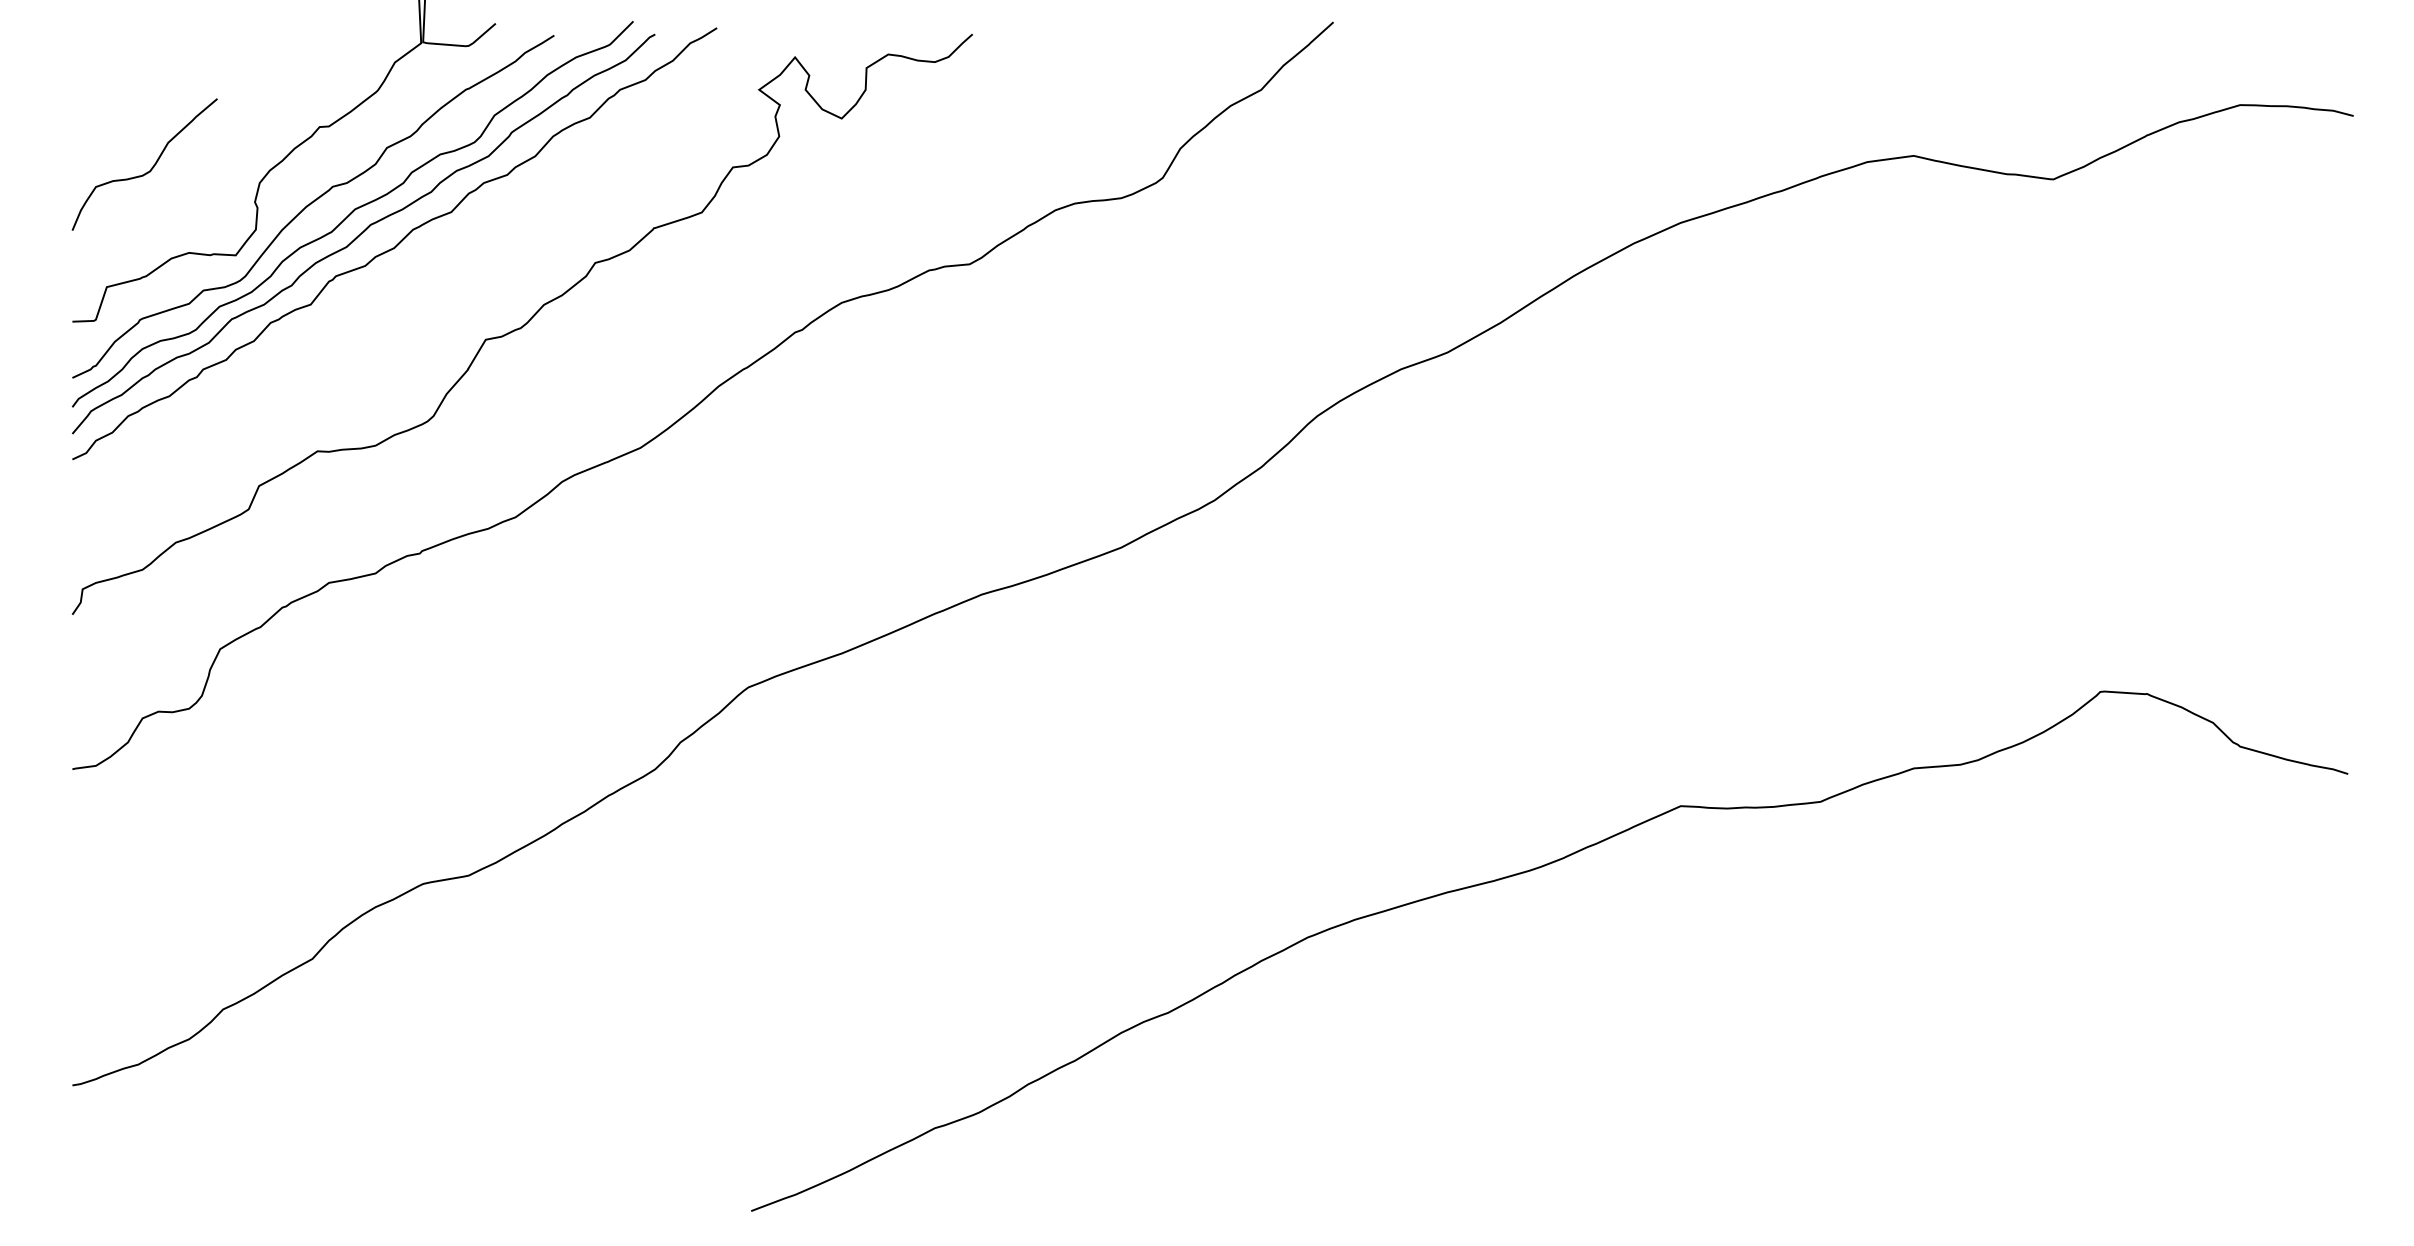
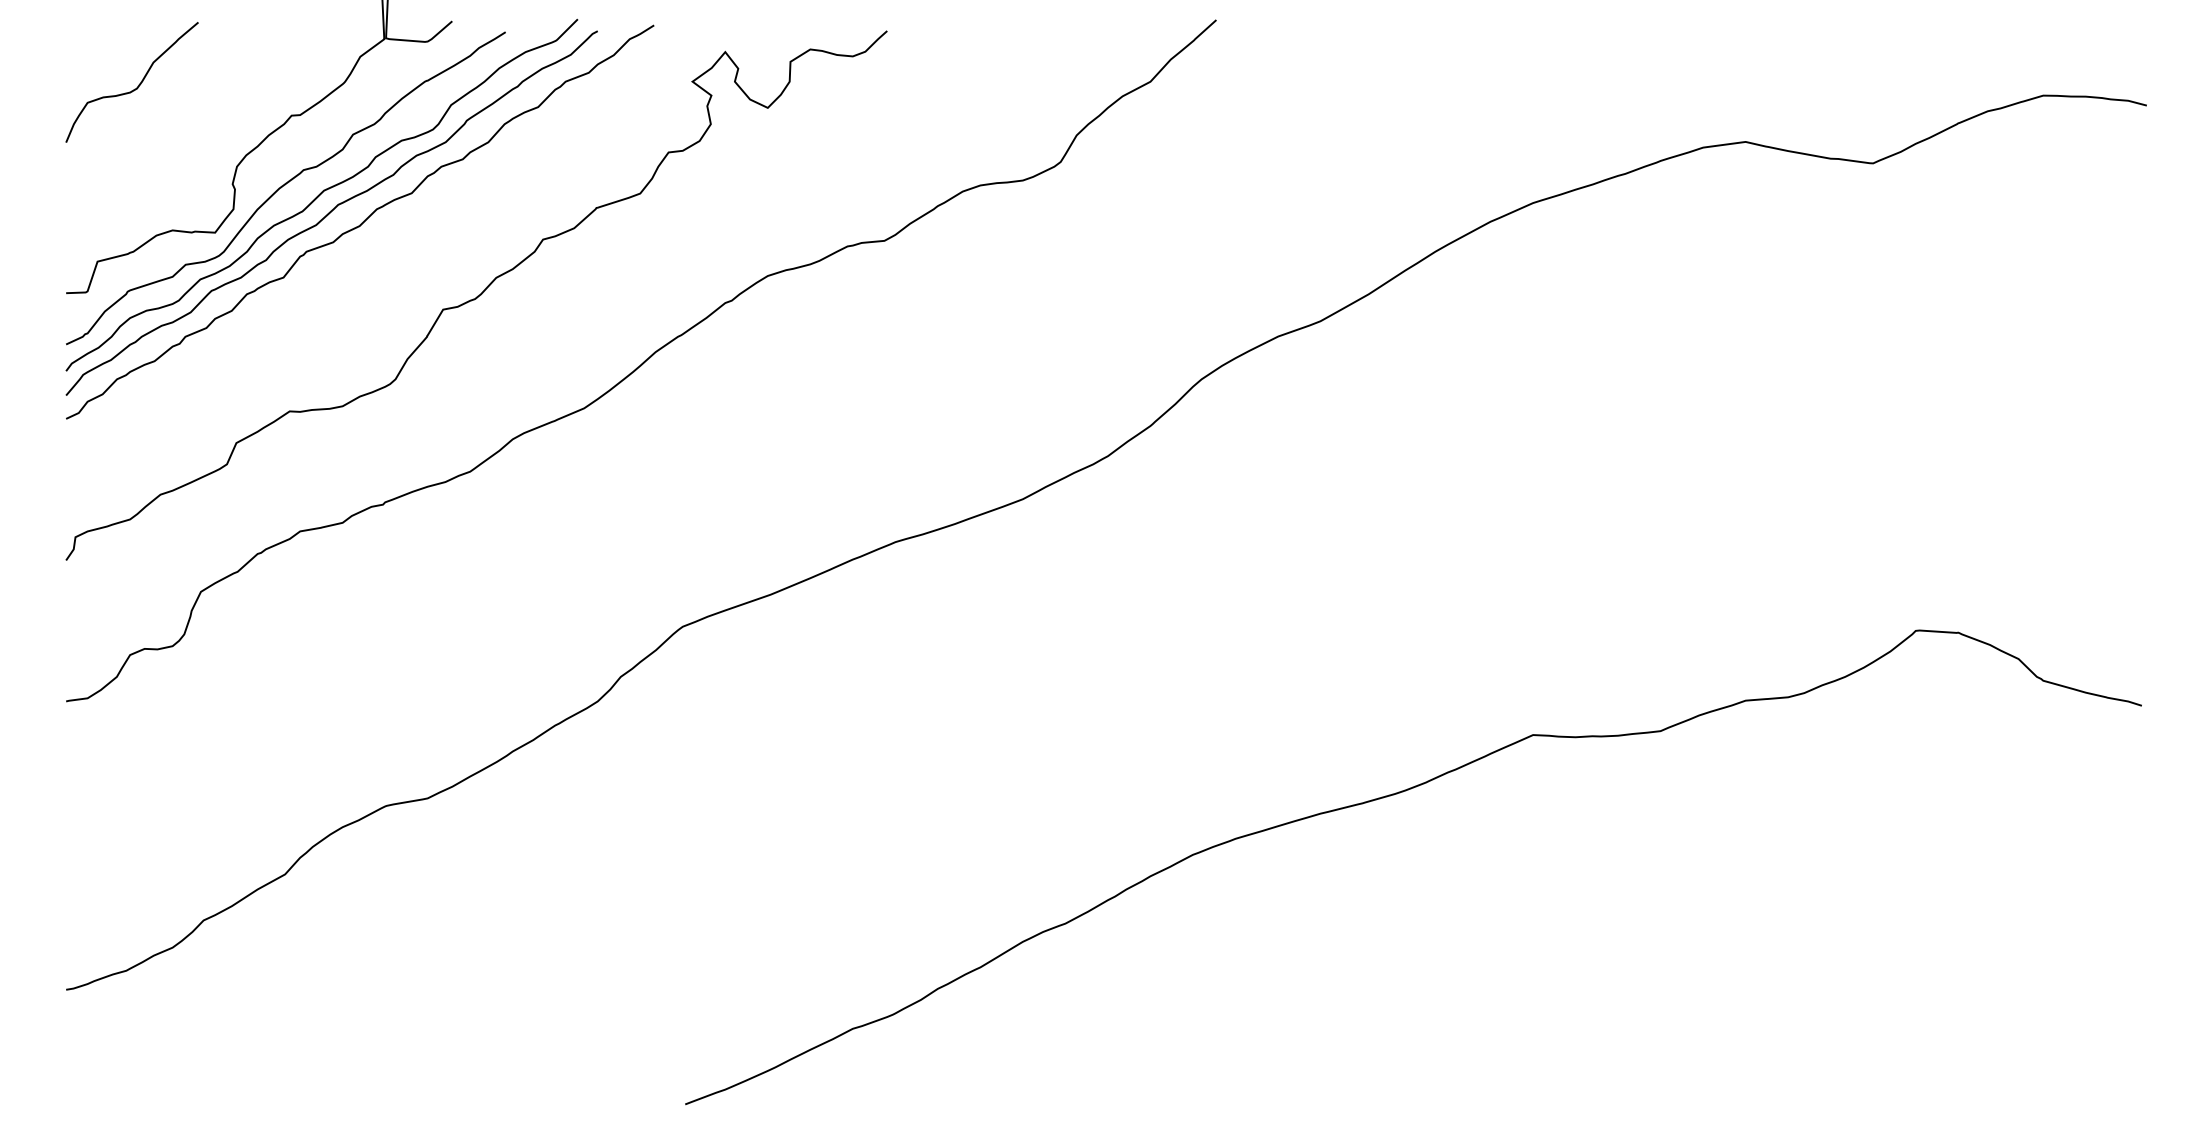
curve: (151, 167) -> (138, 85), moved

